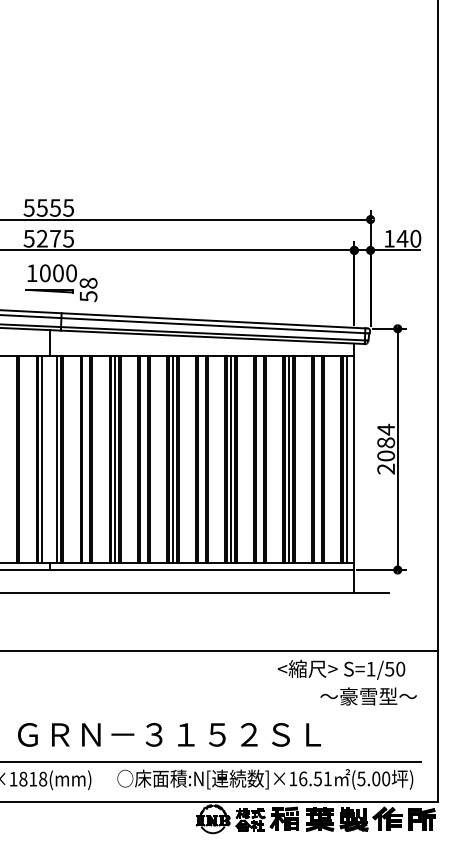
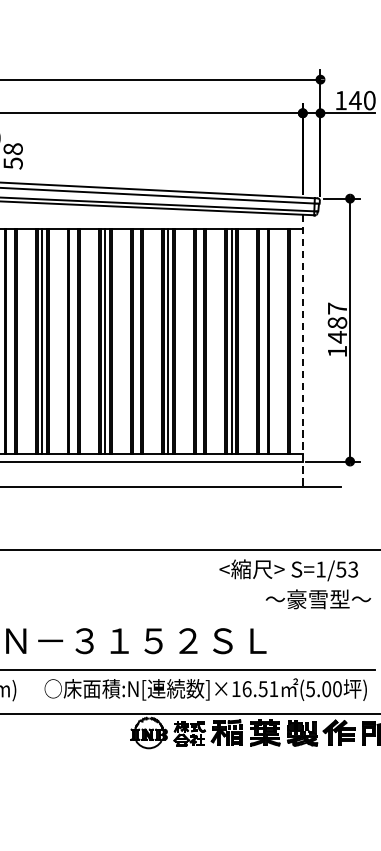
text: (386, 448) -> (337, 329), 2084 -> 1487
line: (346, 459) -> (294, 341), removed
line: (354, 468) -> (302, 350), solid -> dashed
text: (400, 668) -> (353, 568), S=1/50 -> S=1/53

